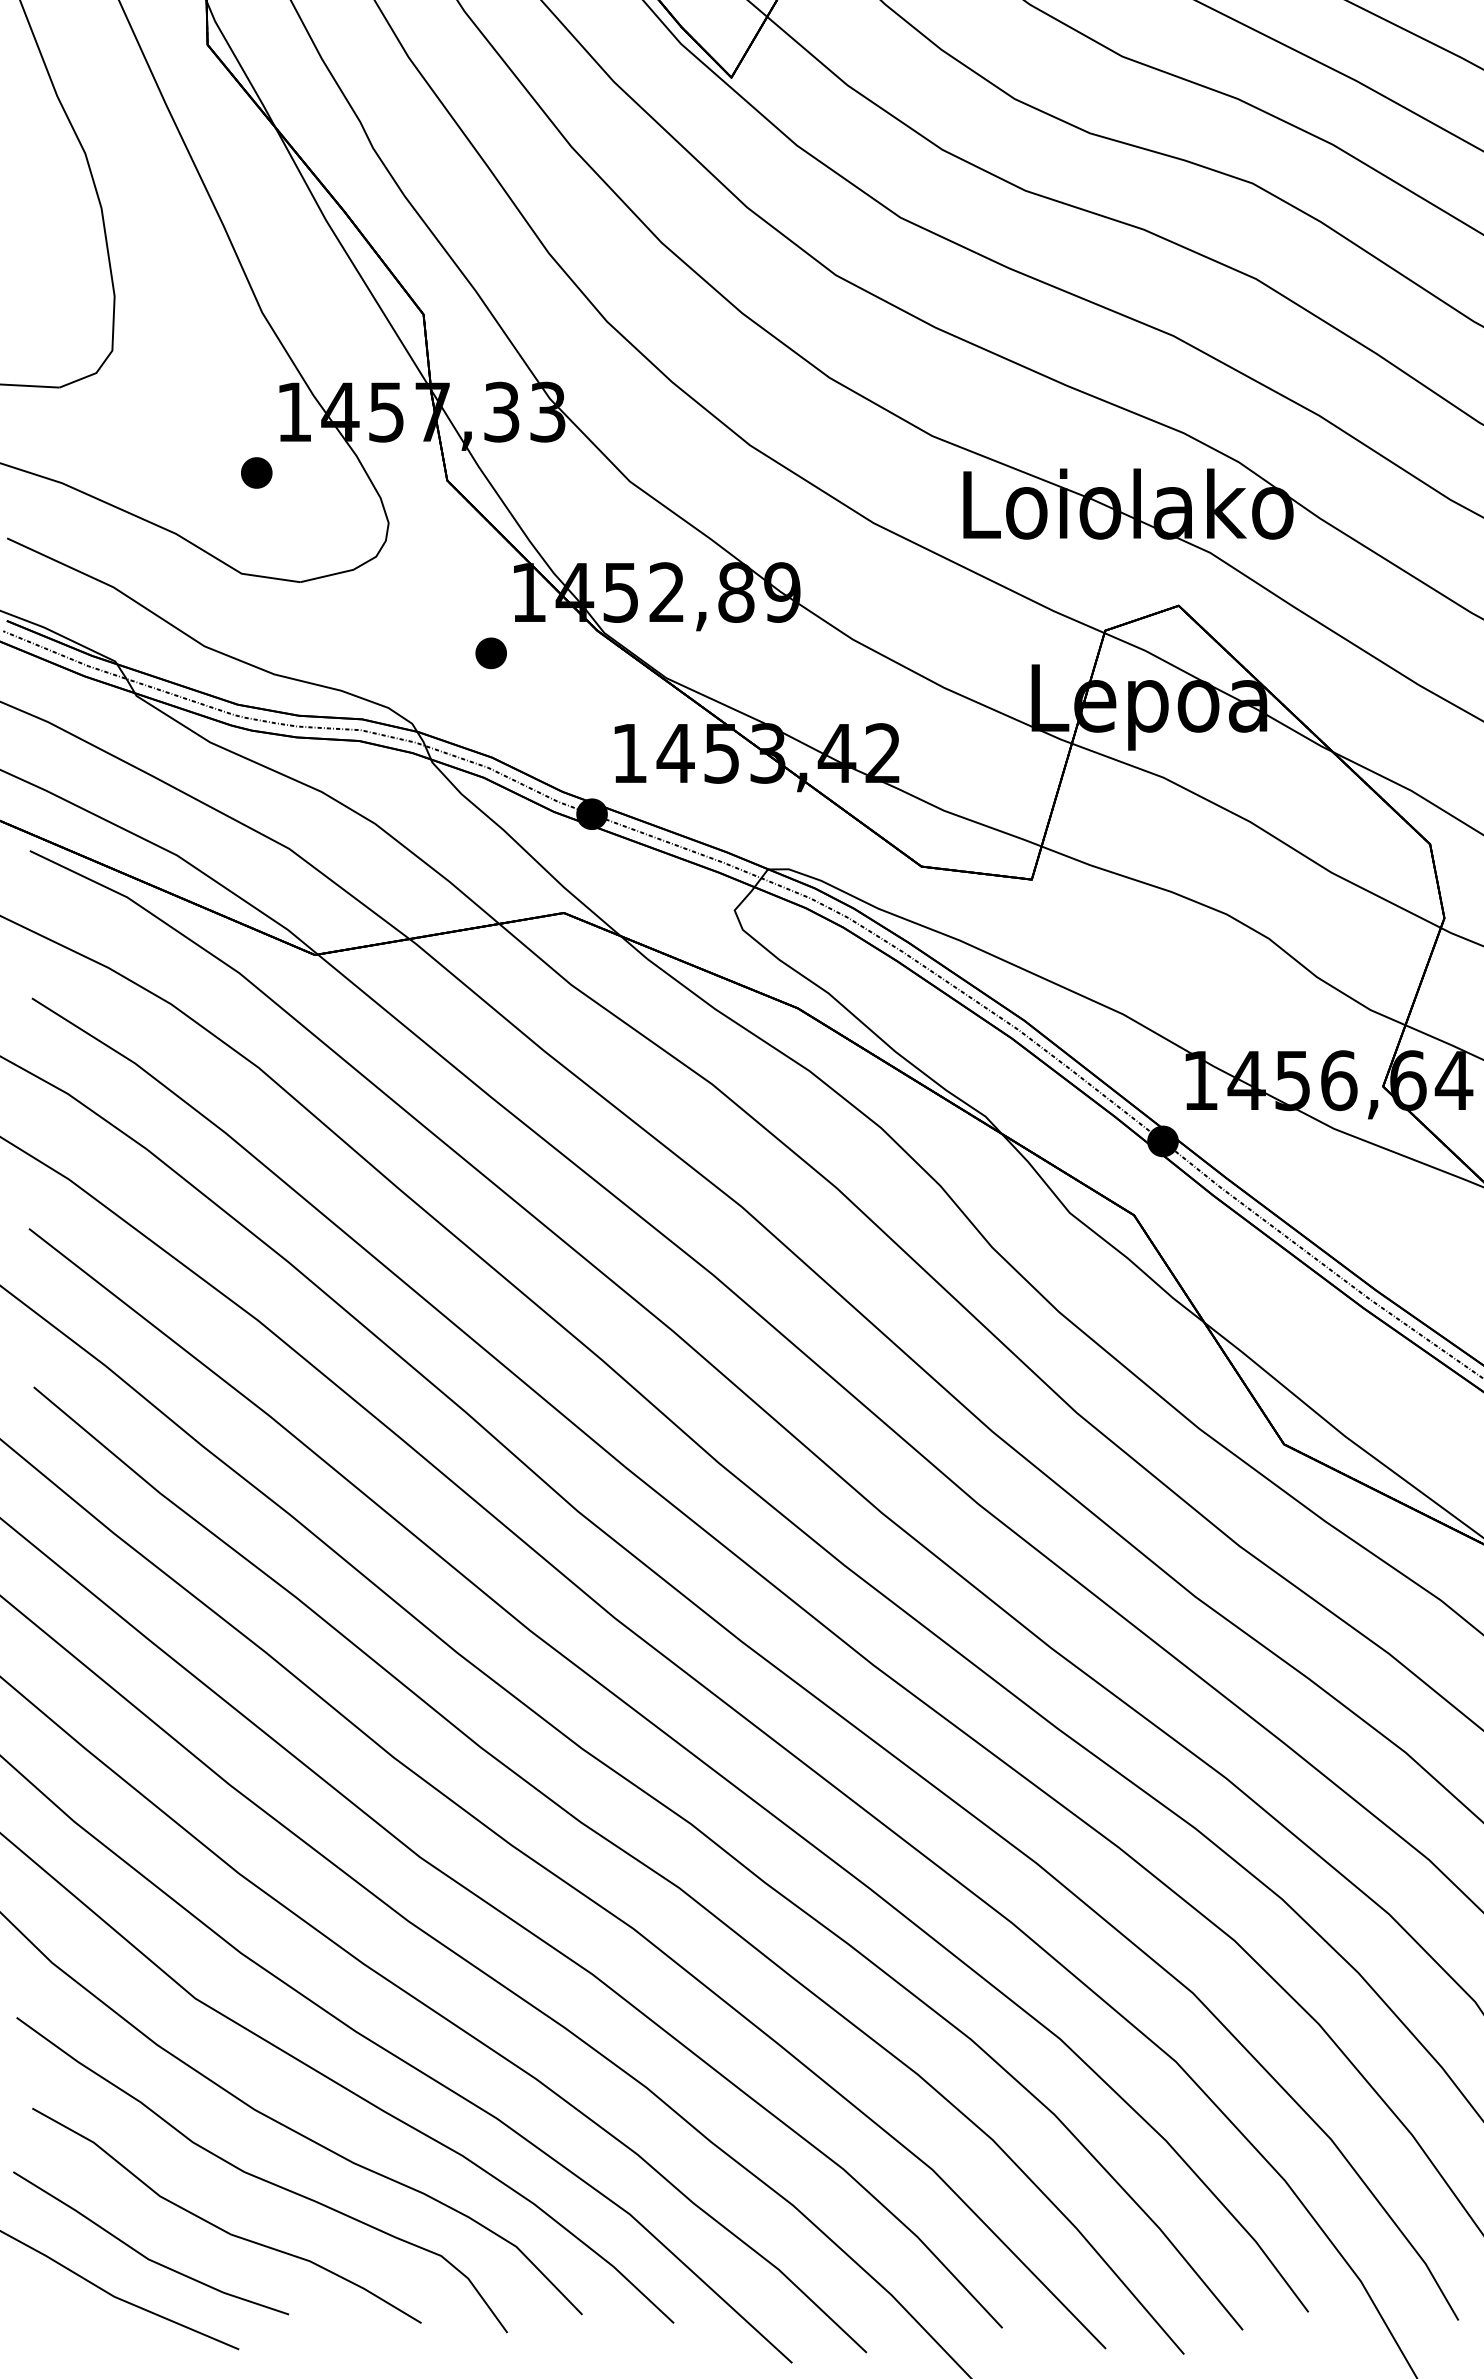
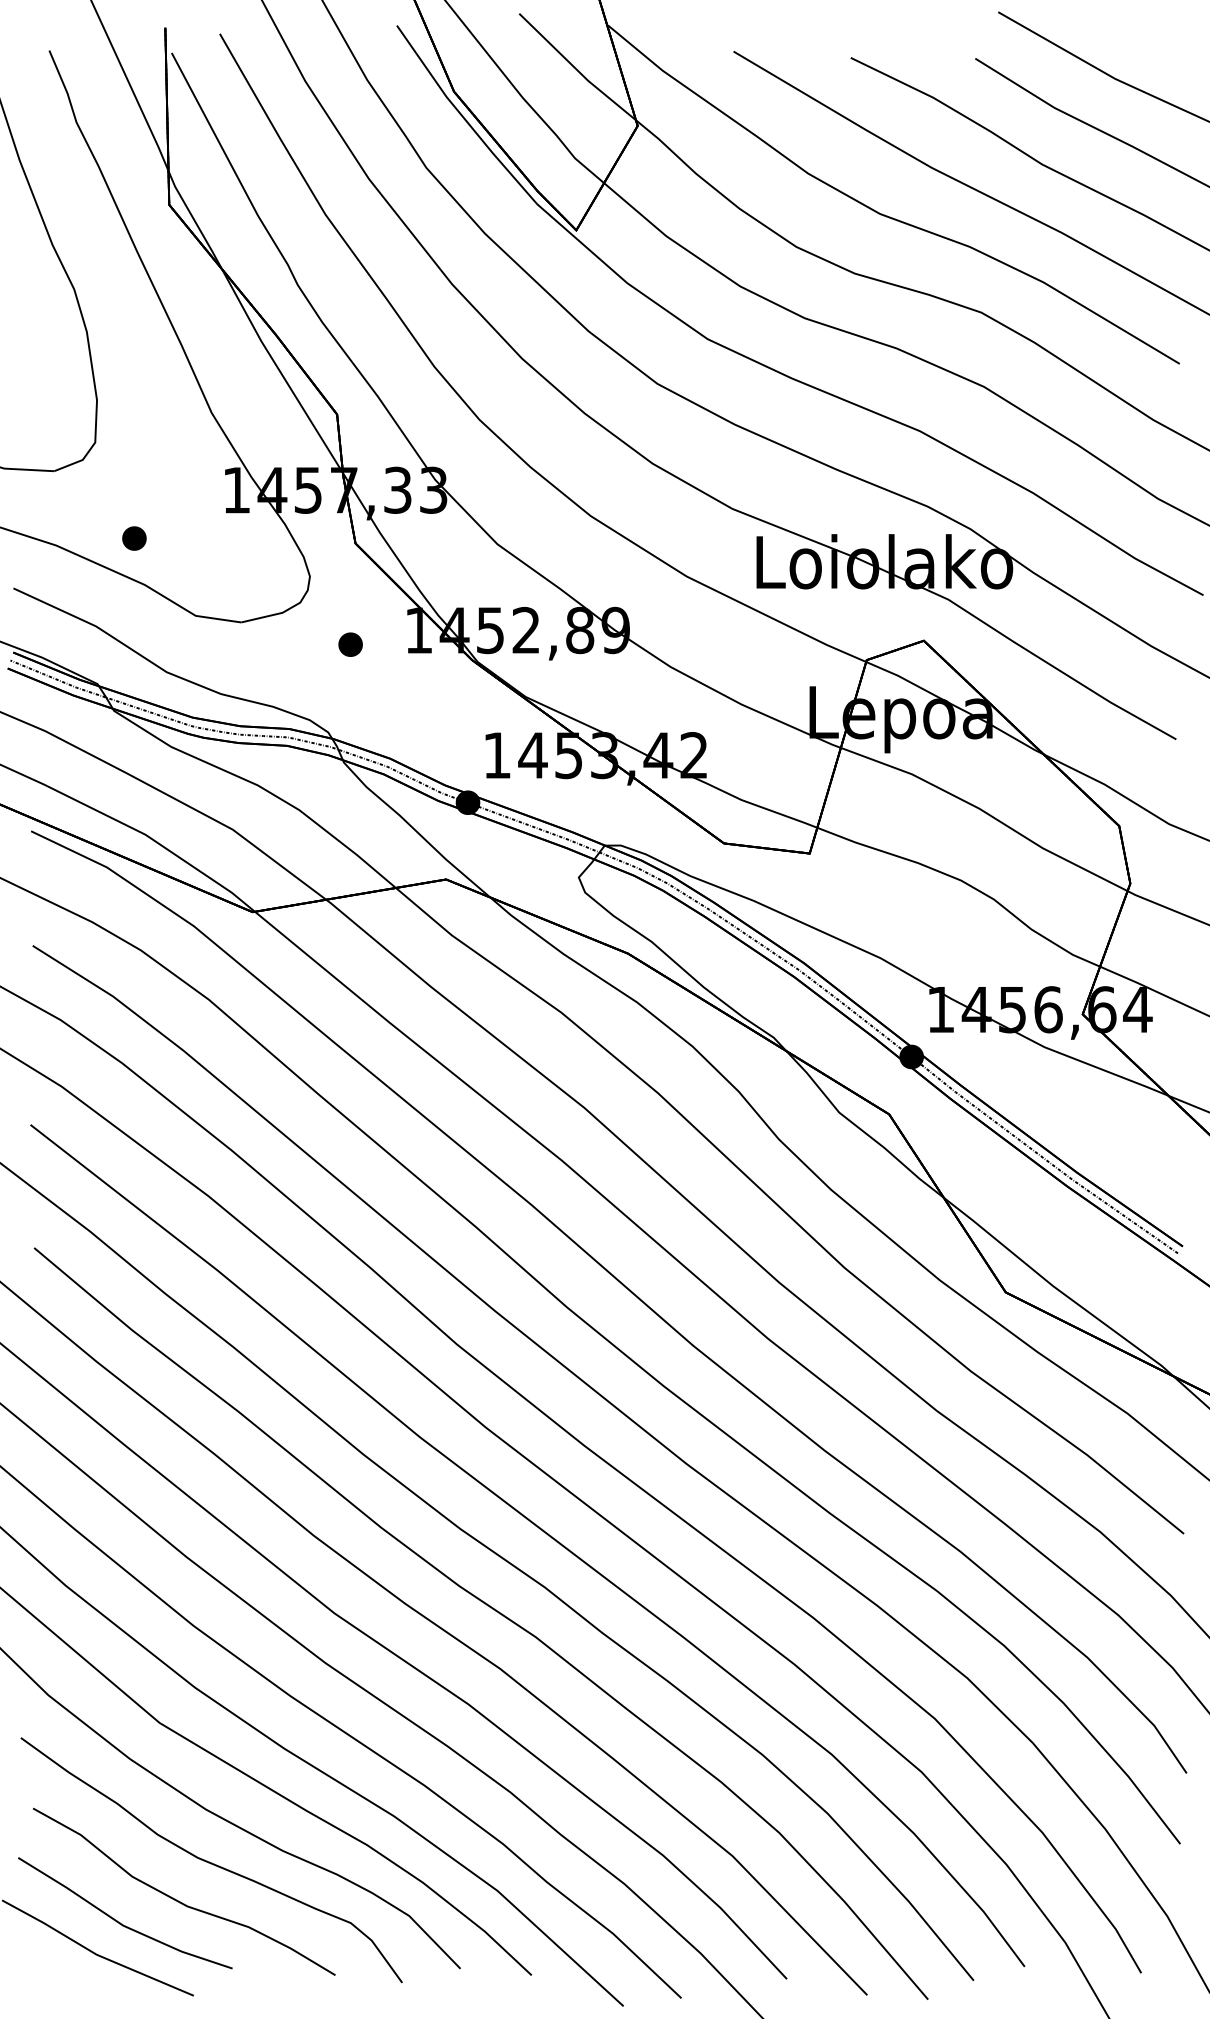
part: (256, 472) -> (134, 538), moved
part: (491, 653) -> (350, 644), moved

